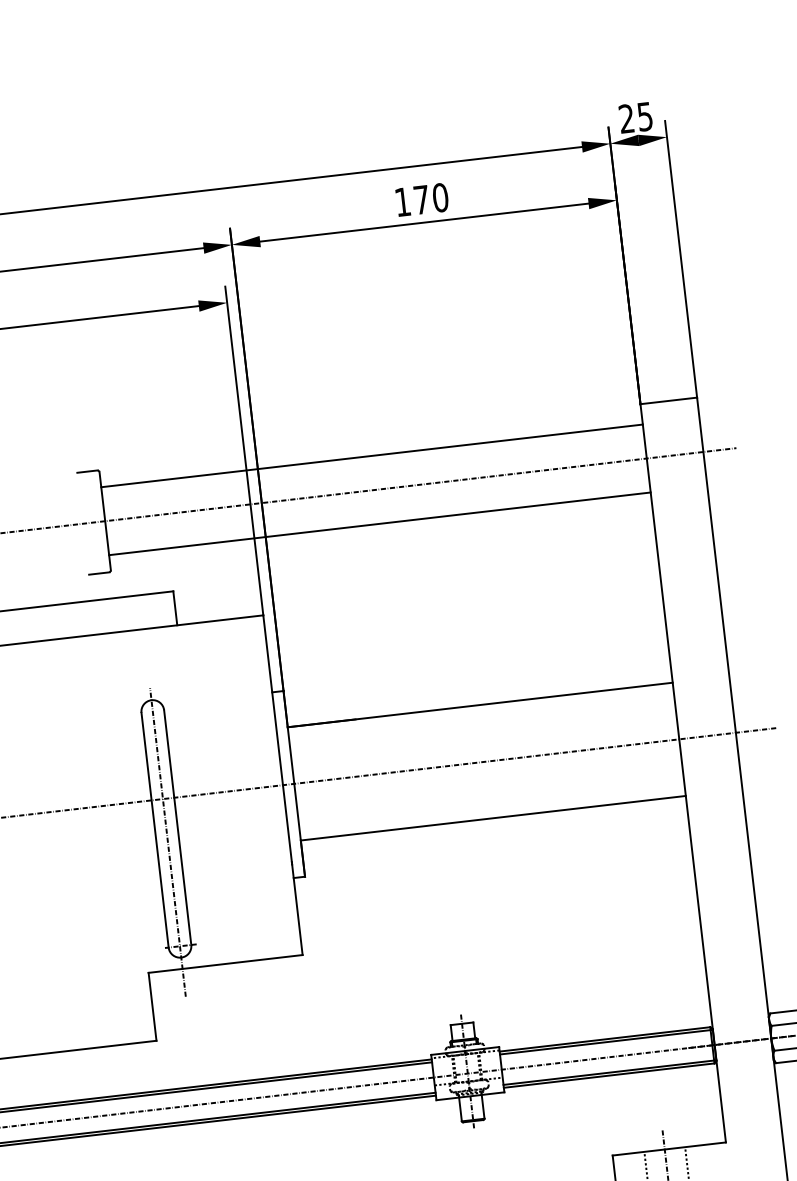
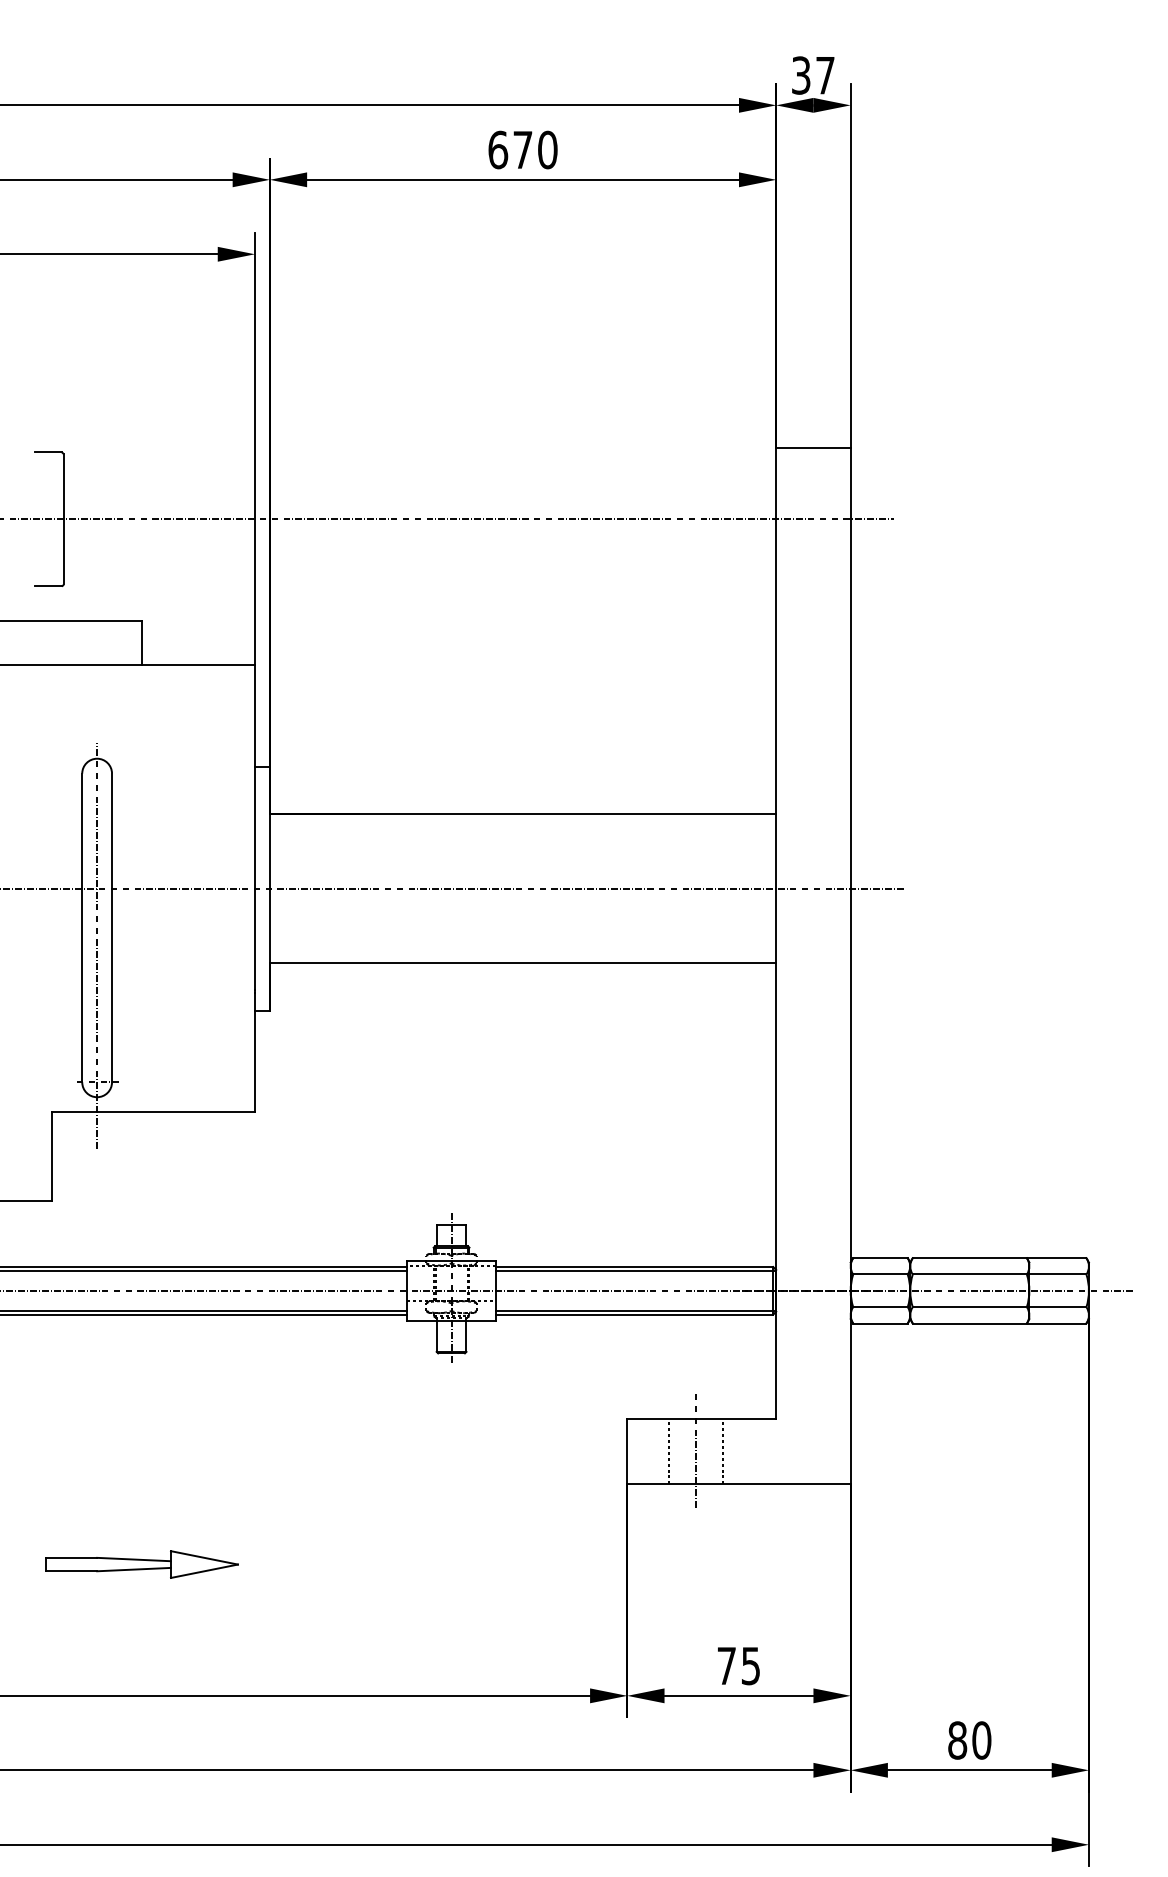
text: (636, 117) -> (813, 75), 25 -> 37
text: (403, 201) -> (498, 149), 170 -> 670
line: (371, 455) -> (419, 474), removed
line: (379, 524) -> (419, 564), removed

